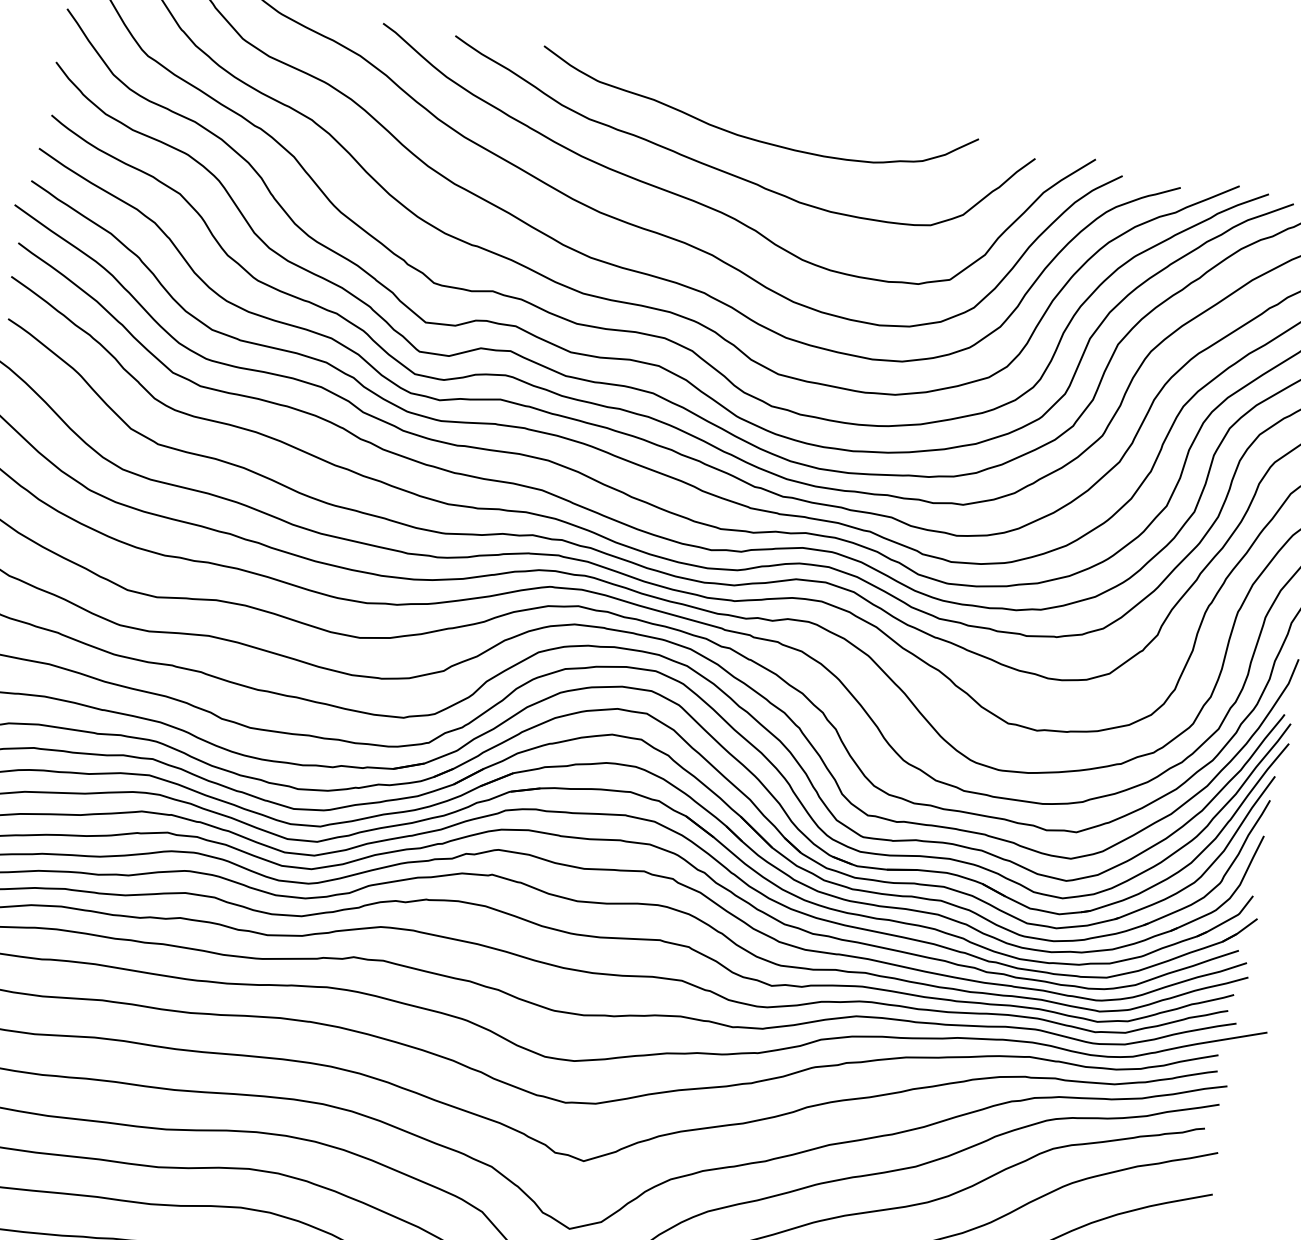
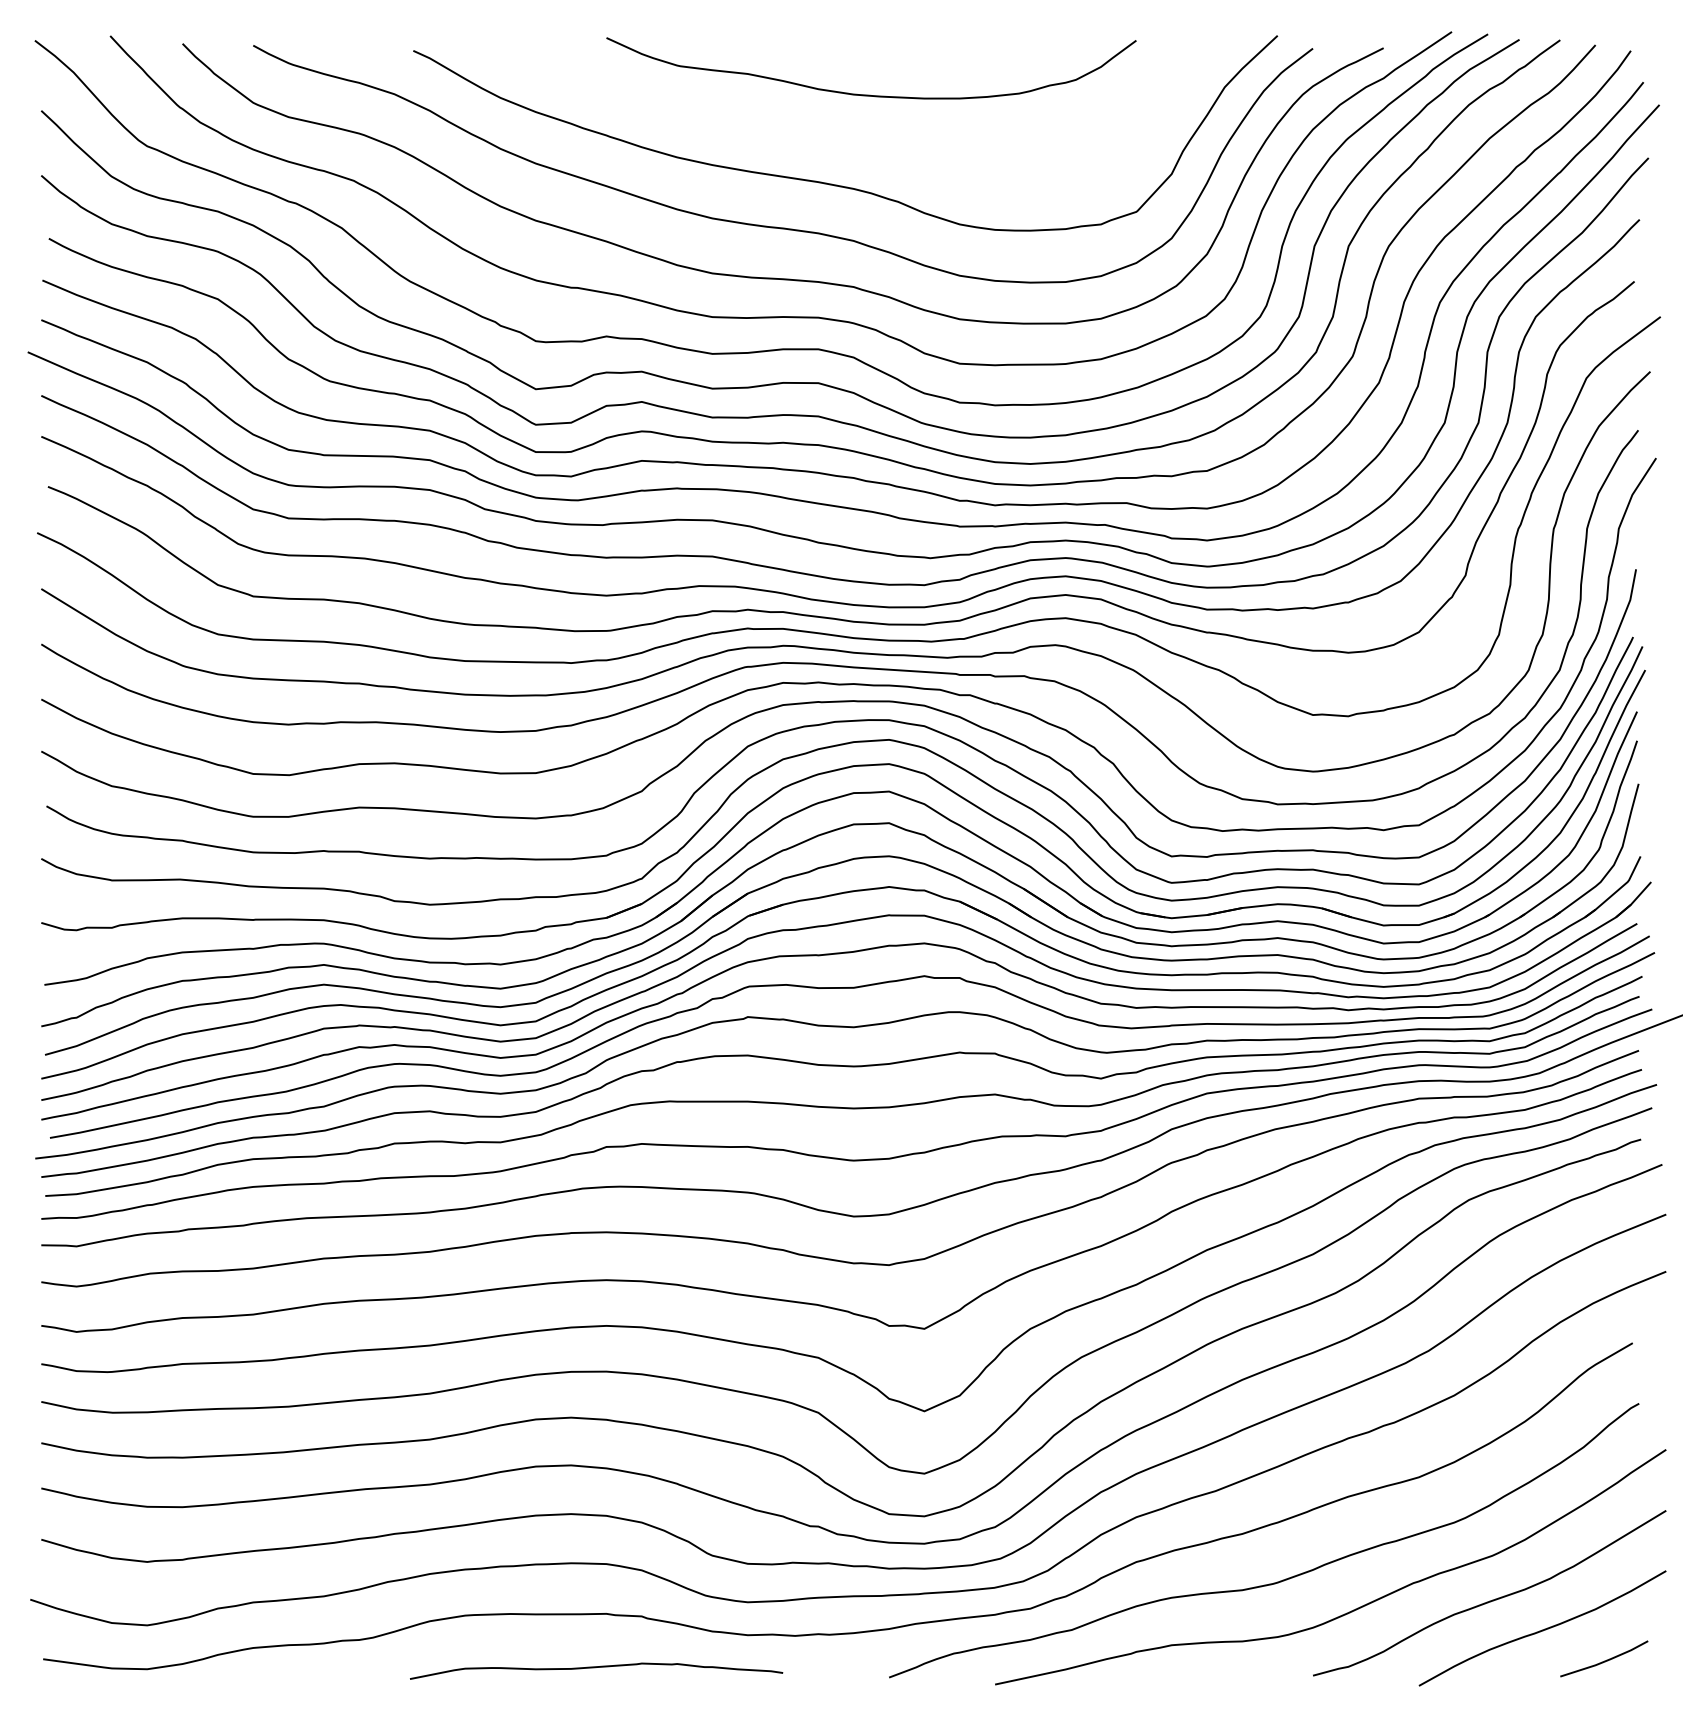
curve: (724, 170) -> (847, 139), removed

